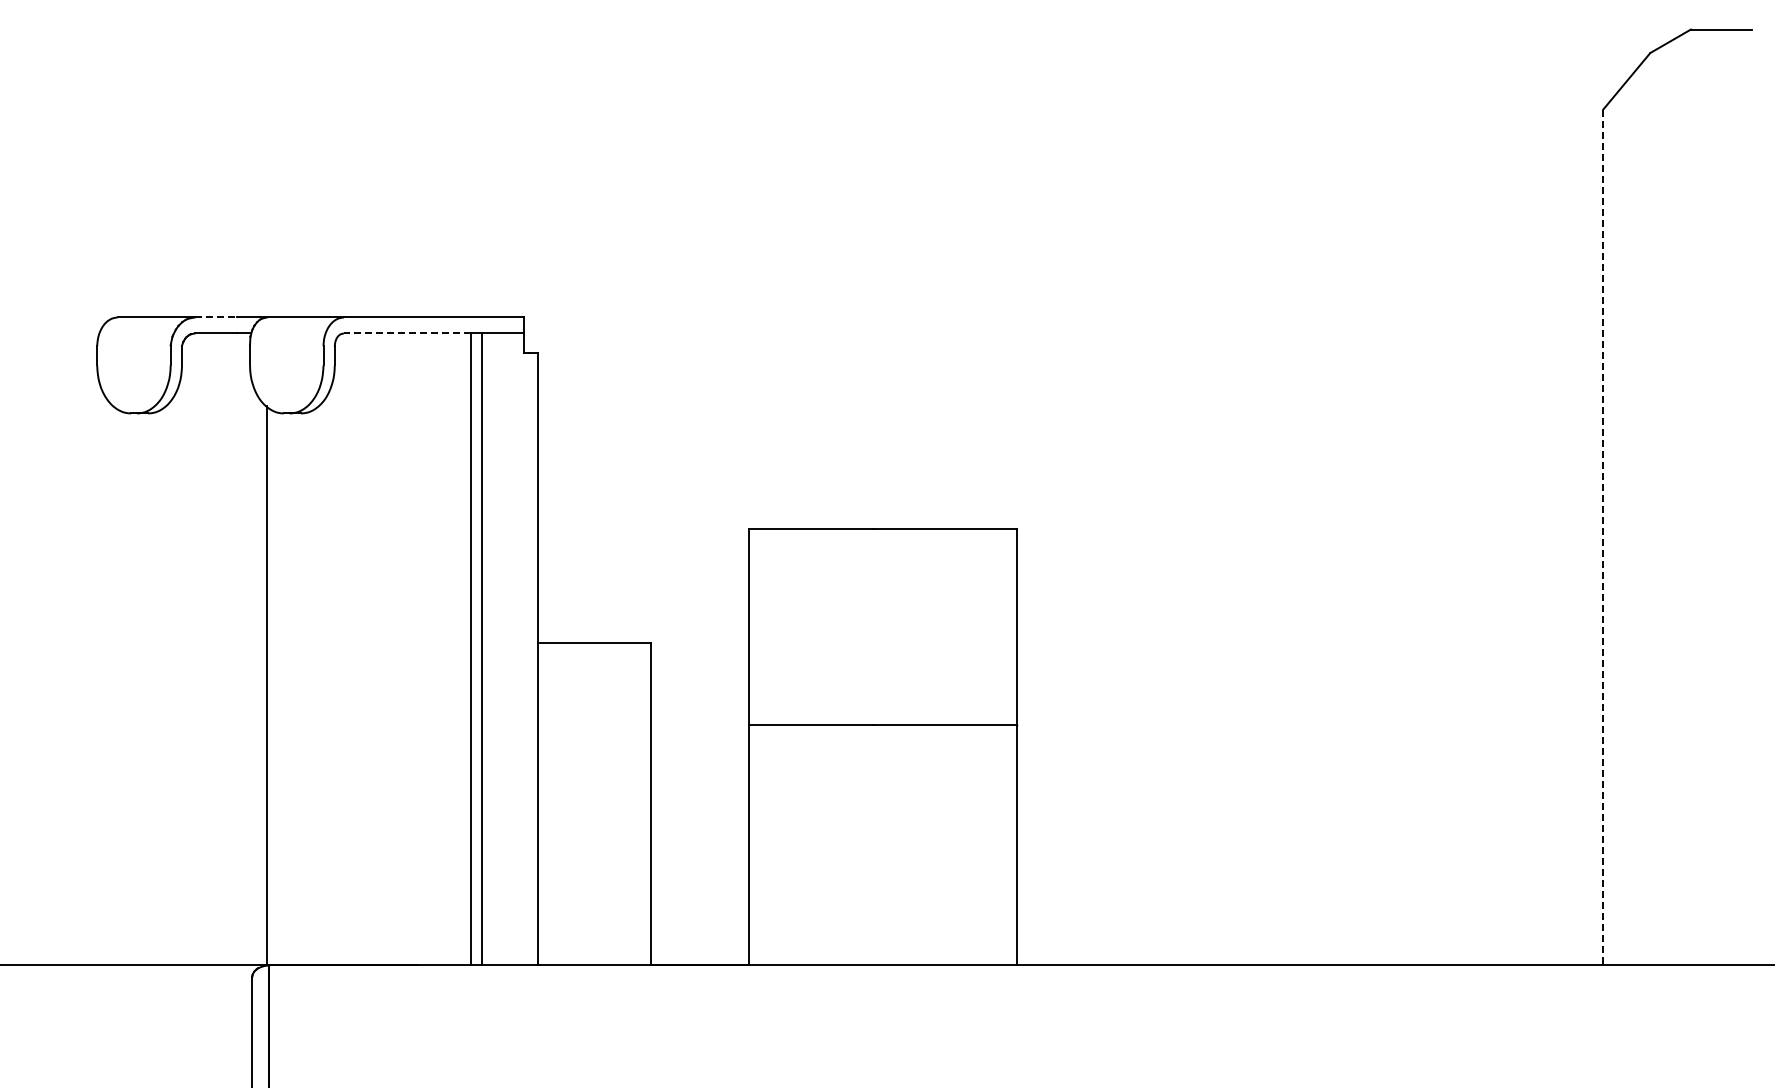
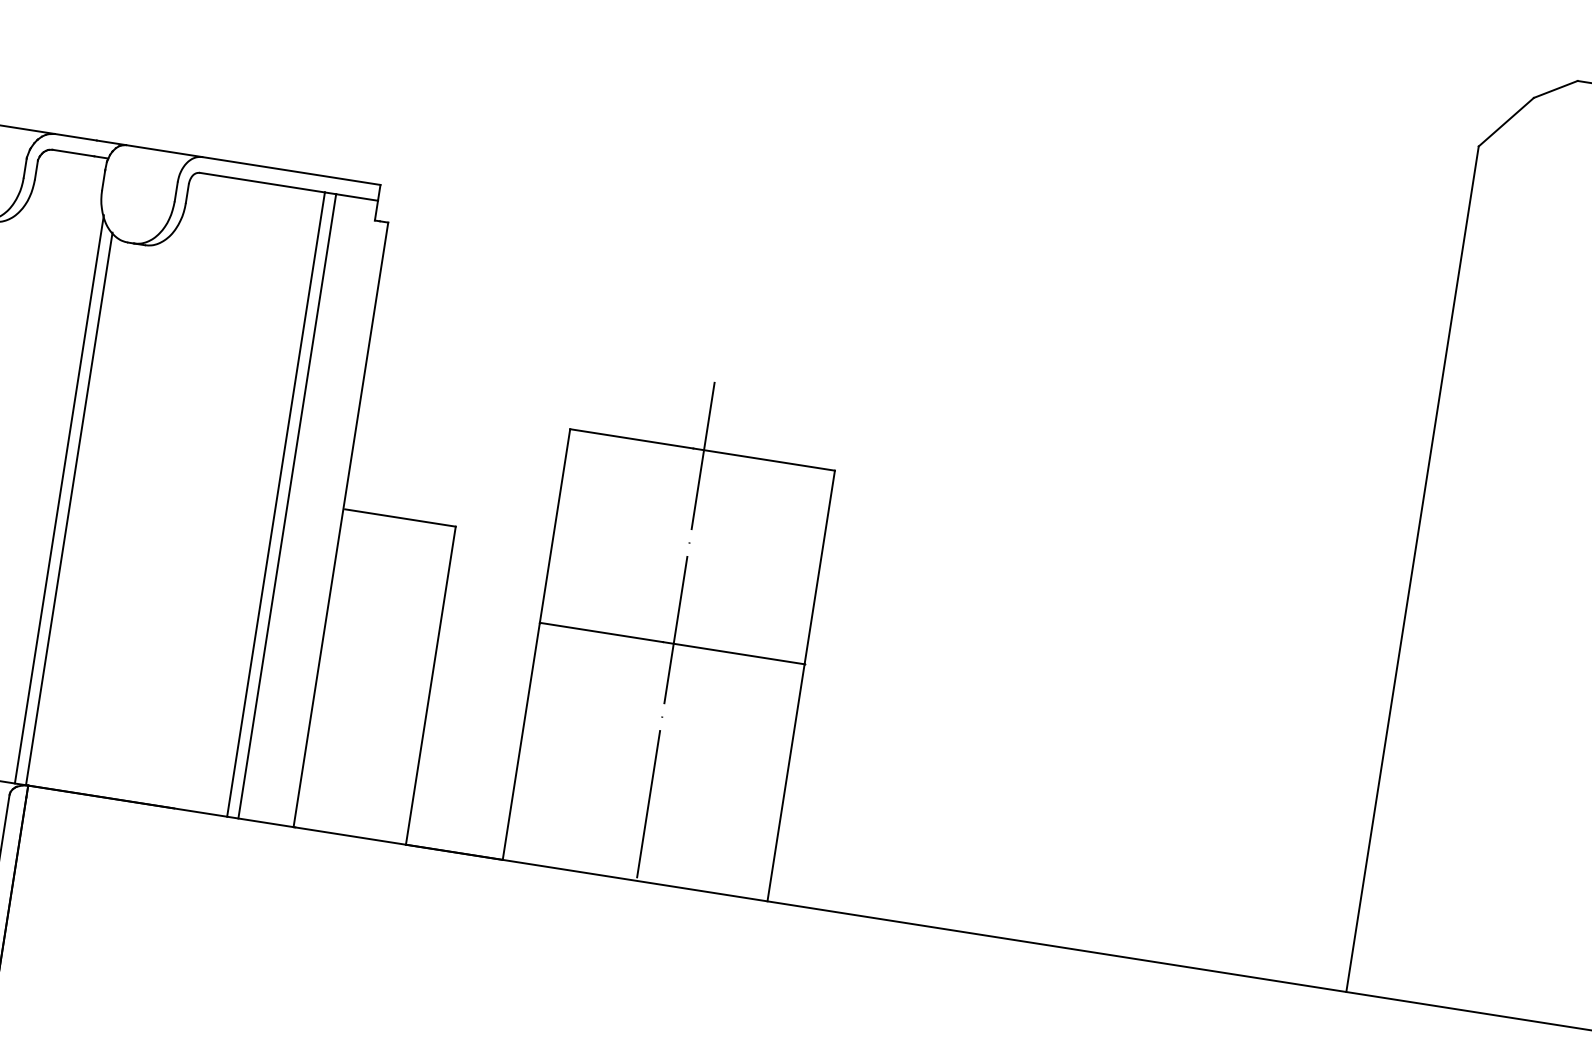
line: (216, 317) -> (76, 137), dashed -> solid
line: (406, 333) -> (261, 182), dashed -> solid
line: (1603, 537) -> (1412, 569), dashed -> solid
line: (255, 677) -> (59, 499), added
line: (884, 712) -> (675, 630), added

